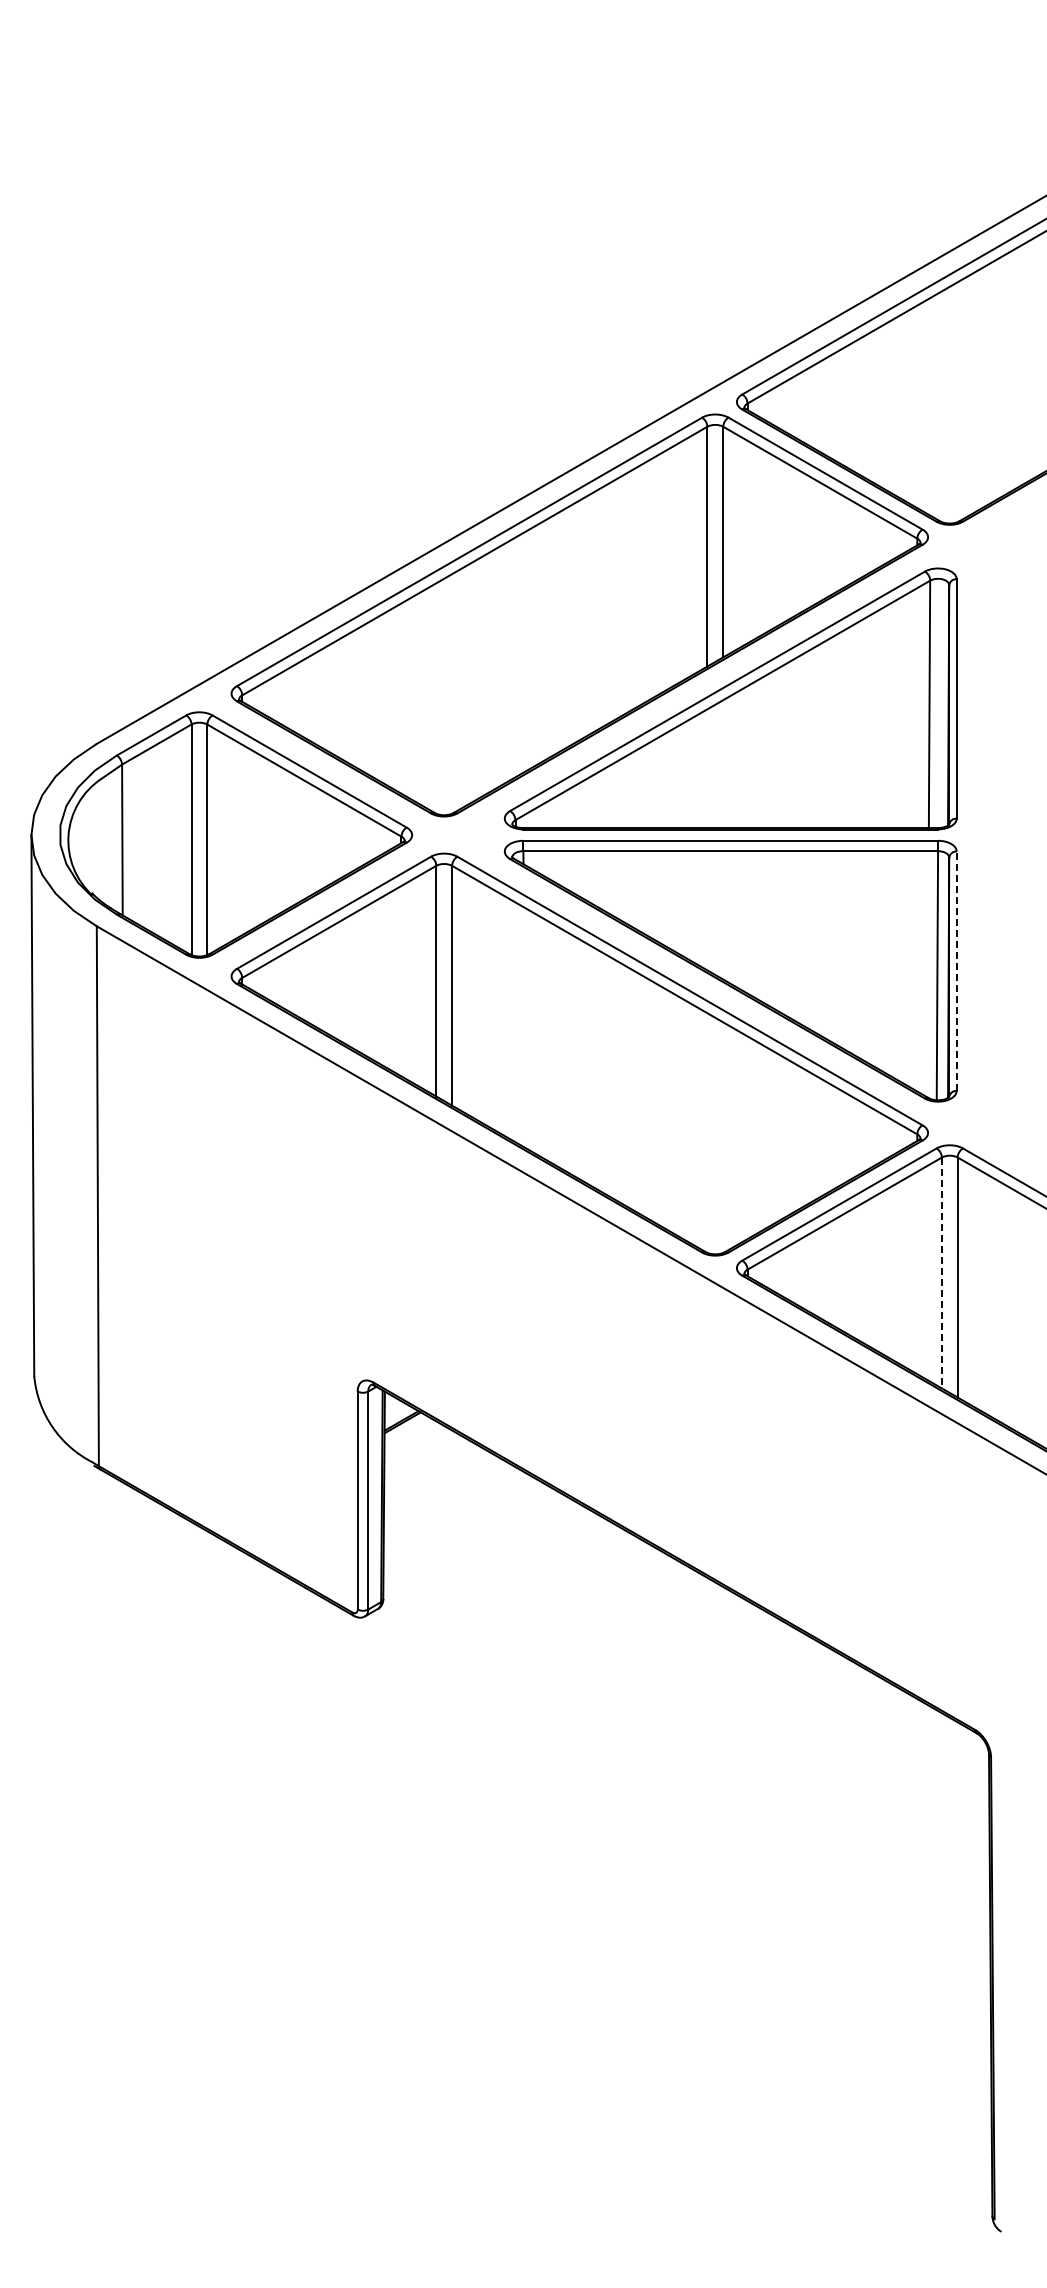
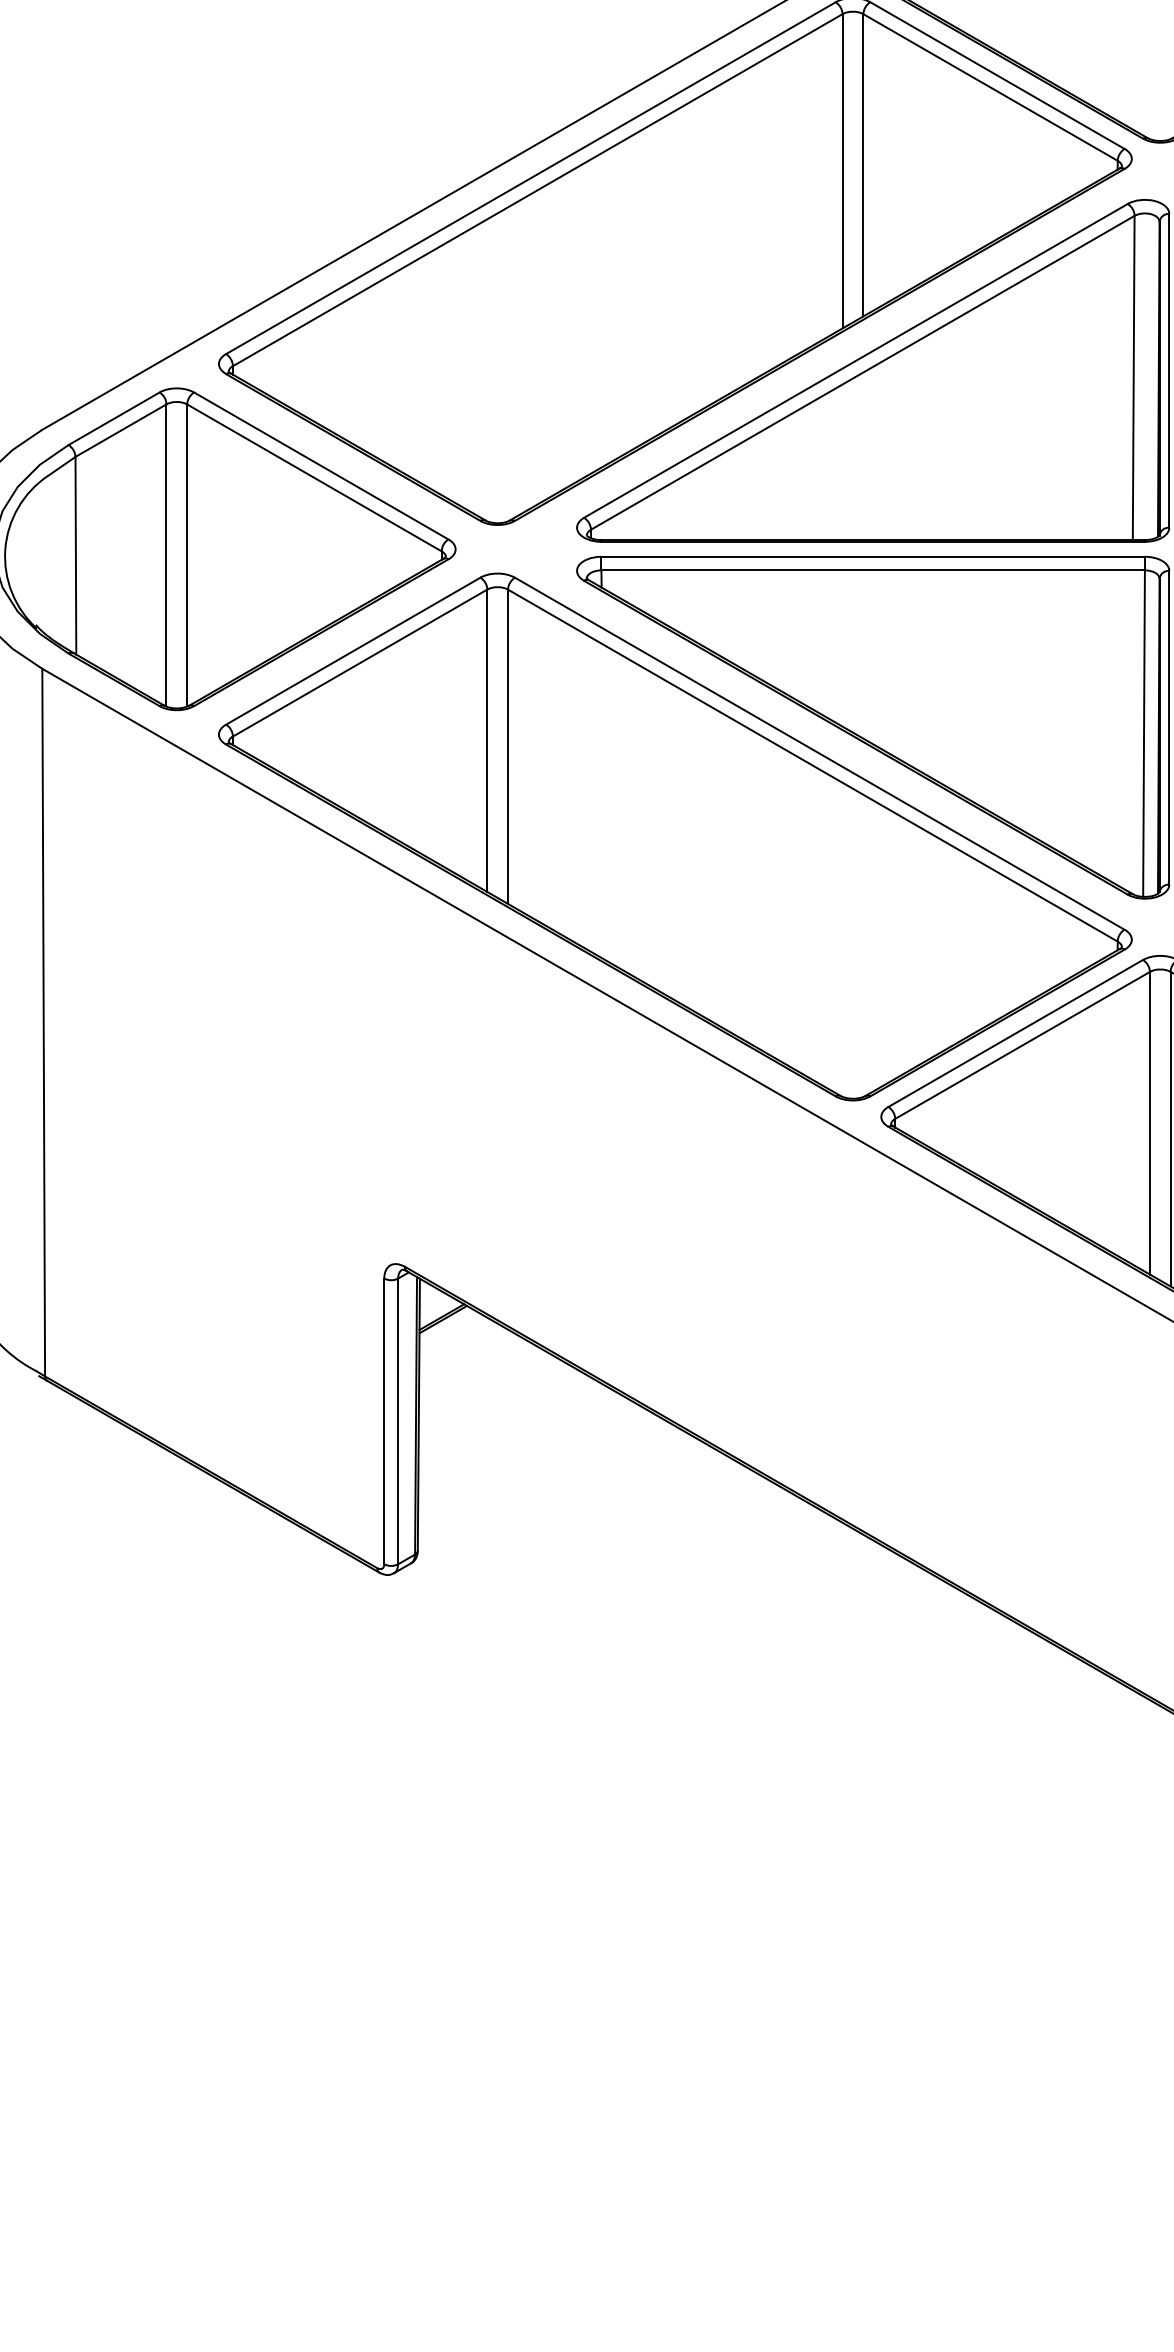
line: (956, 971) -> (1169, 728), dashed -> solid
line: (941, 1273) -> (1149, 1123), dashed -> solid

